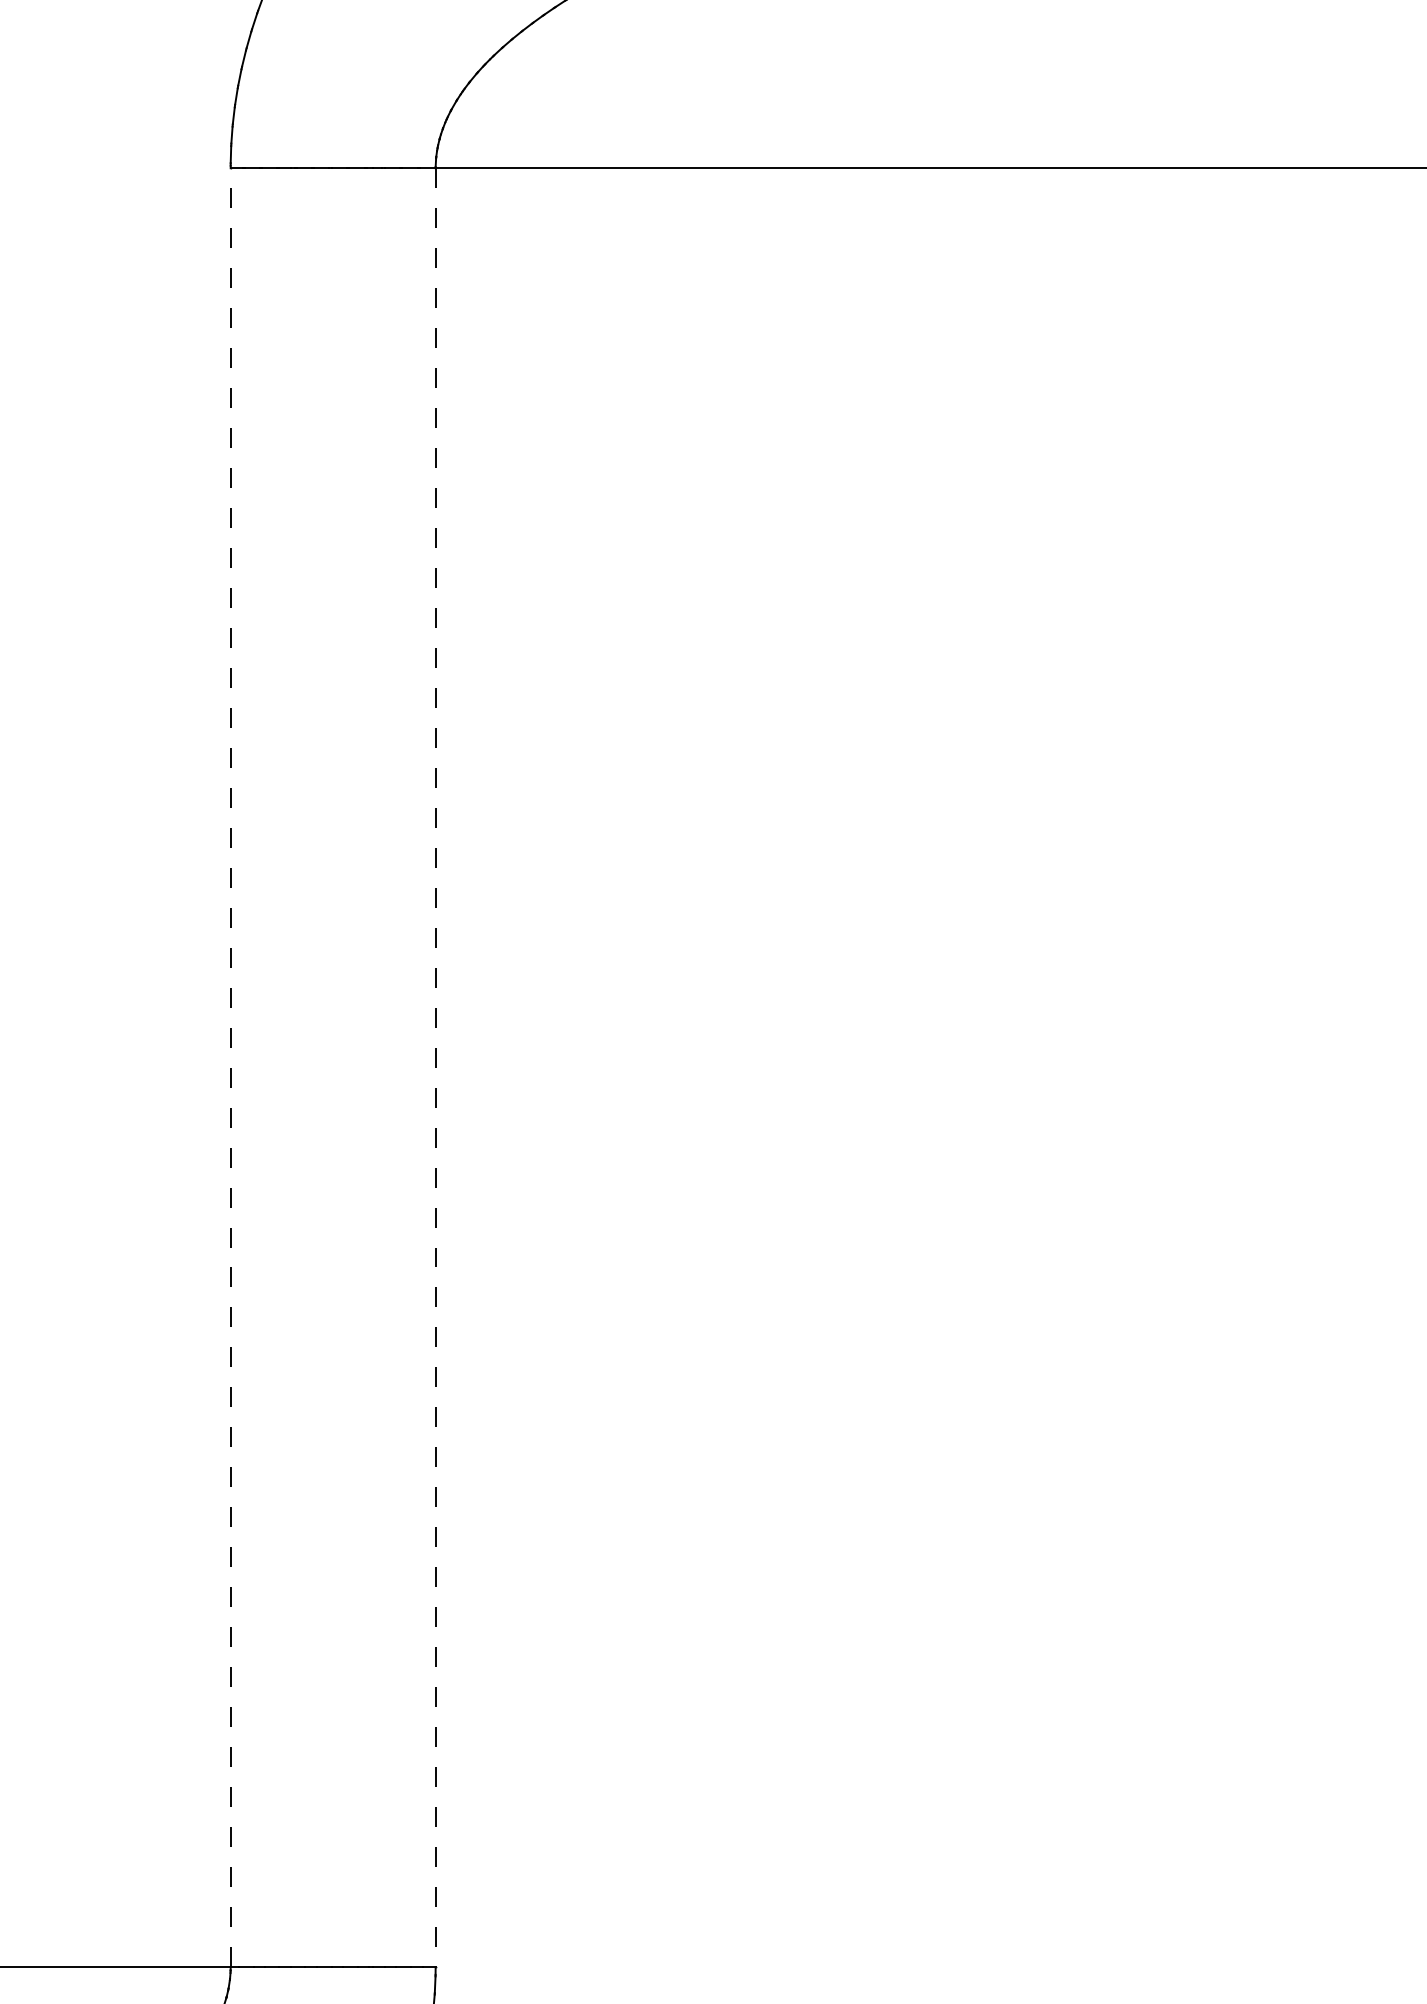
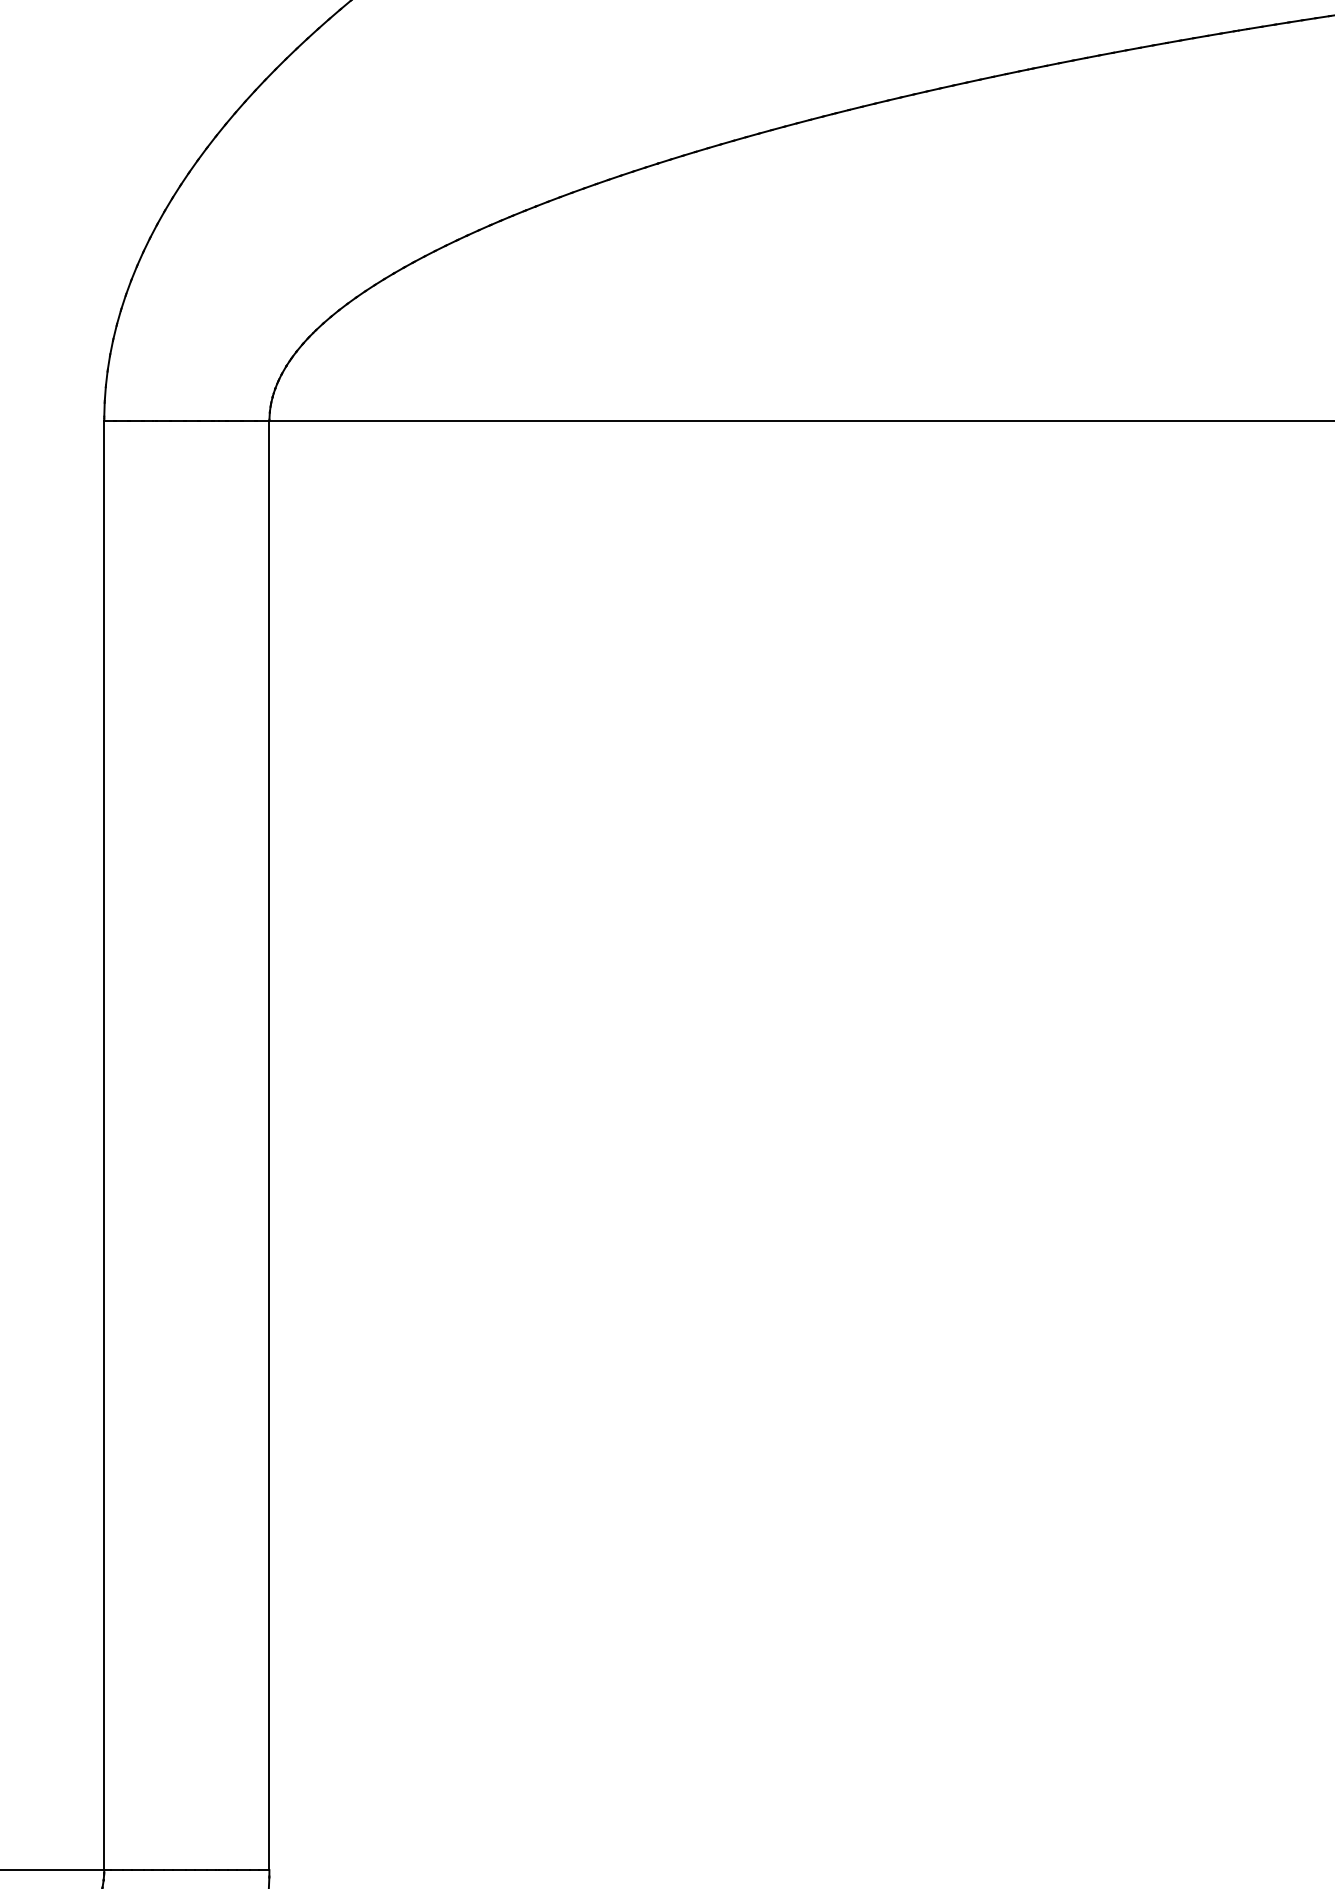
line: (230, 1067) -> (104, 1145), dashed -> solid
line: (435, 1067) -> (269, 1145), dashed -> solid

